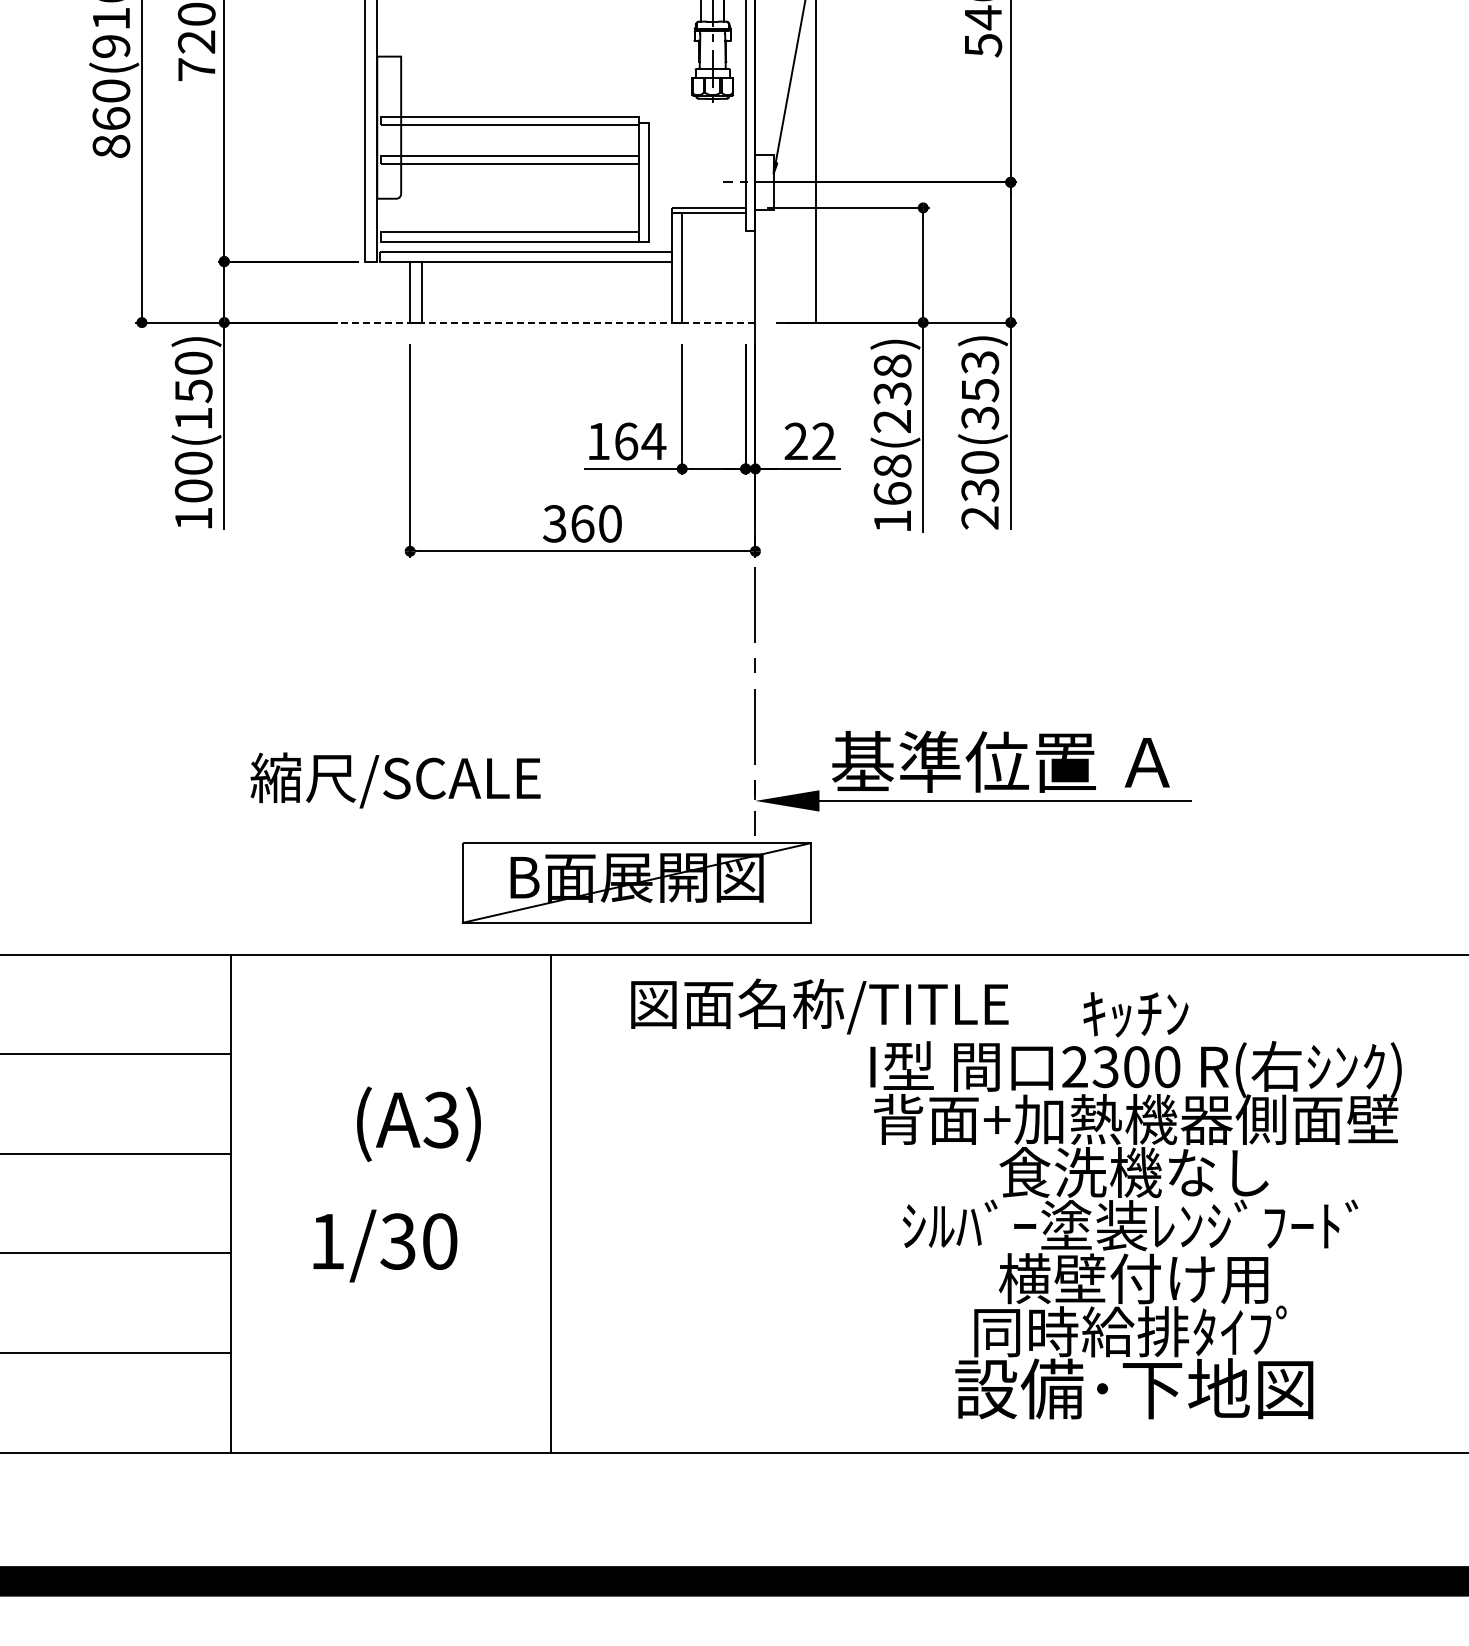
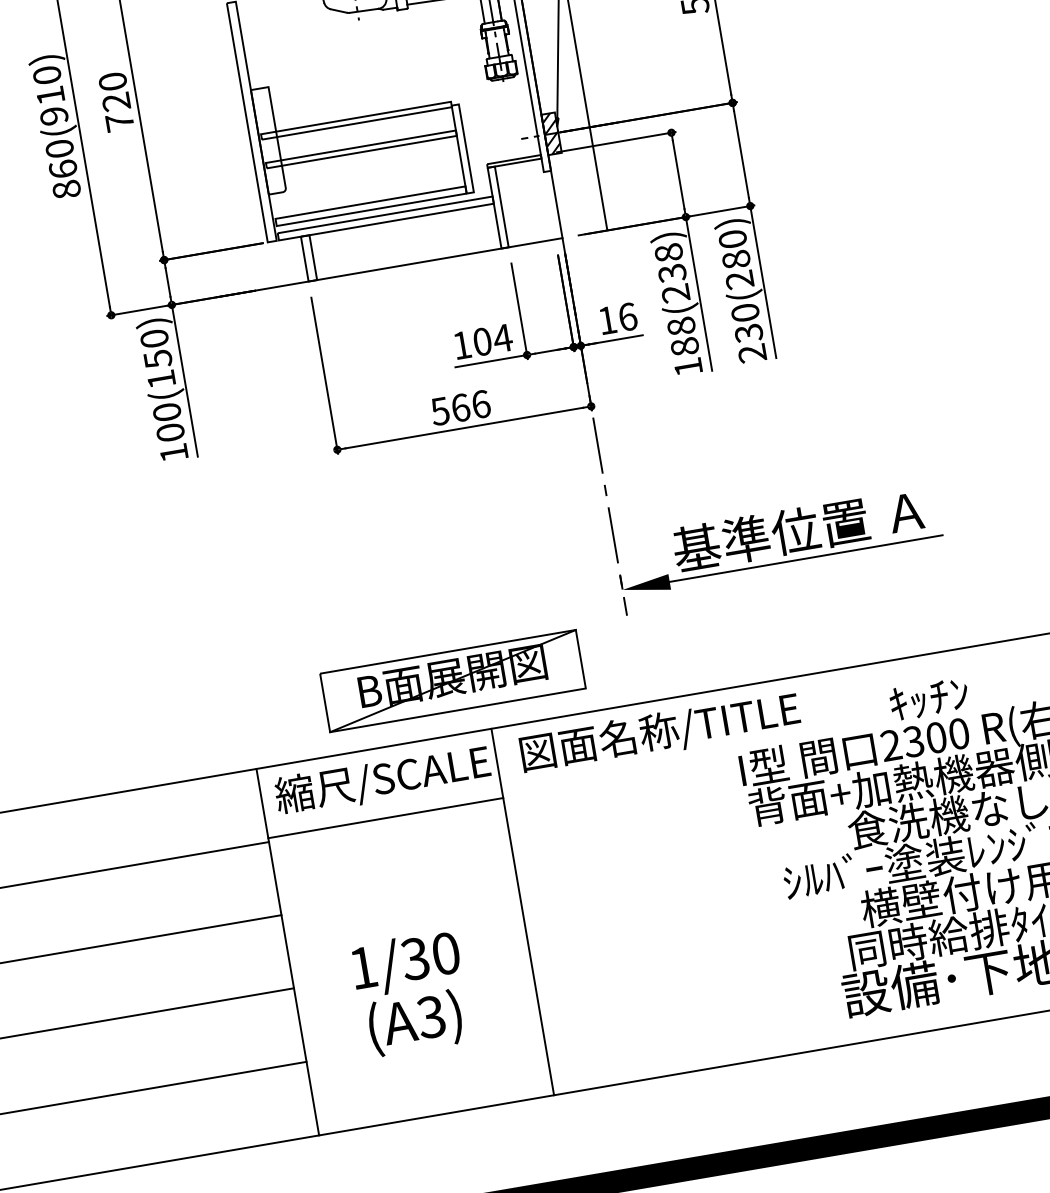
hatch: (764, 181) -> (551, 133), added
line: (520, 322) -> (389, 267), dashed -> solid
text: (980, 390) -> (736, 259), 230(353) -> 230(280)
text: (626, 441) -> (482, 341), 164 -> 104
text: (809, 441) -> (617, 318), 22 -> 16
text: (892, 493) -> (684, 346), 168(238) -> 188(238)
text: (582, 523) -> (460, 407), 360 -> 566
text: (395, 780) -> (382, 780), moved
part: (636, 882) -> (452, 680), moved
text: (819, 1006) -> (660, 733), moved
line: (390, 1048) -> (385, 817), added
text: (418, 1123) -> (415, 1022), moved

